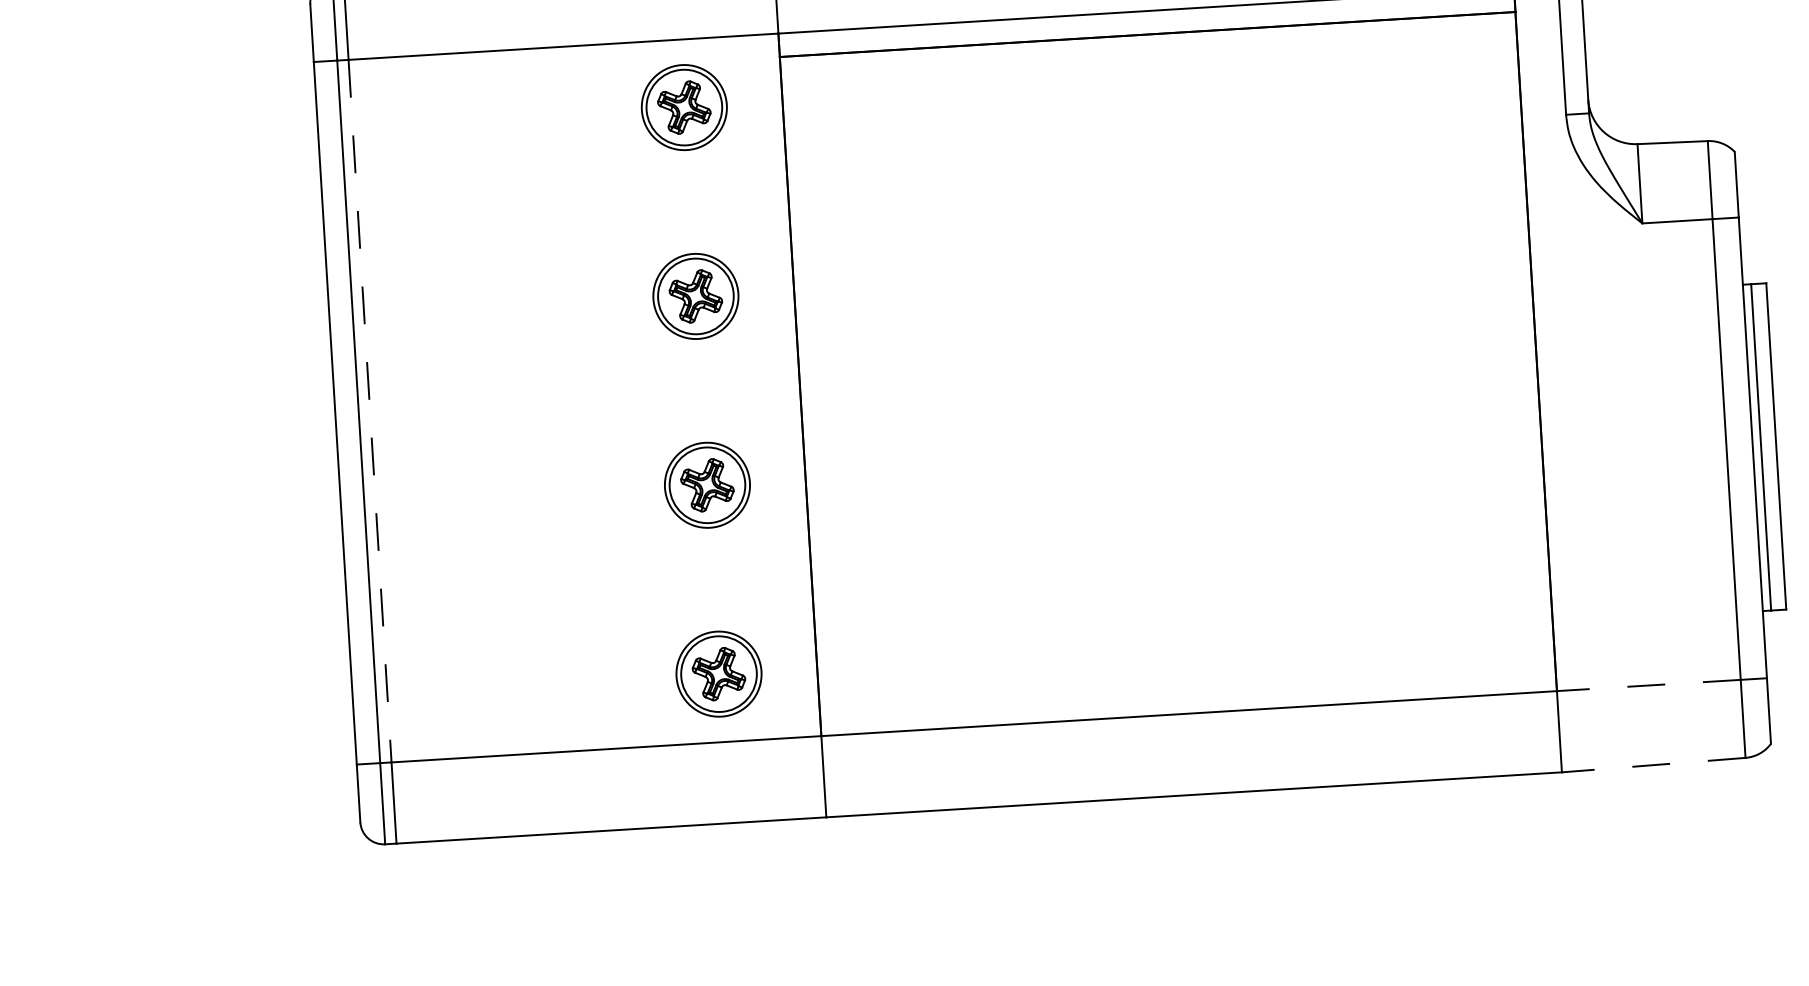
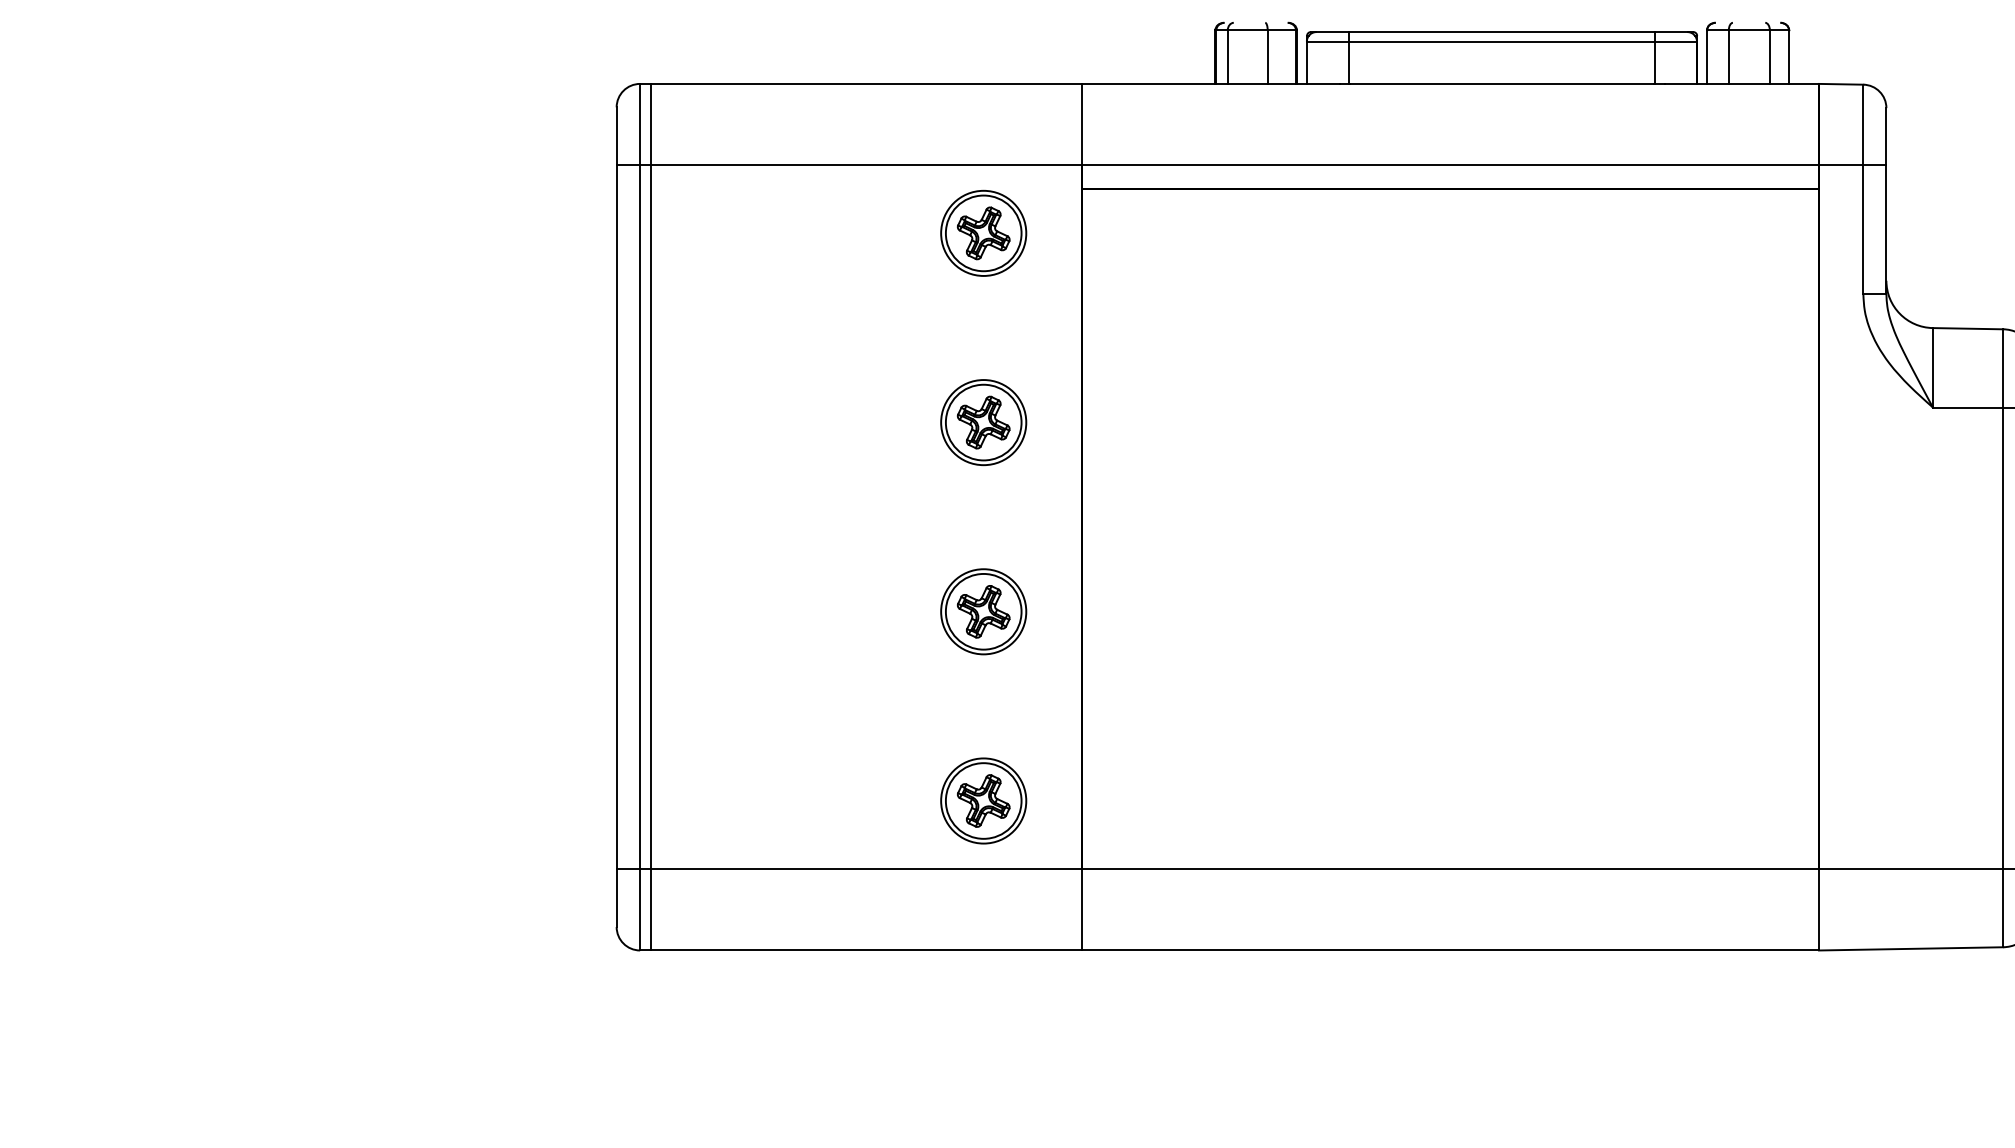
line: (370, 411) -> (651, 517), dashed -> solid
line: (1648, 685) -> (1910, 869), dashed -> solid
line: (1653, 764) -> (1910, 948), dashed -> solid

